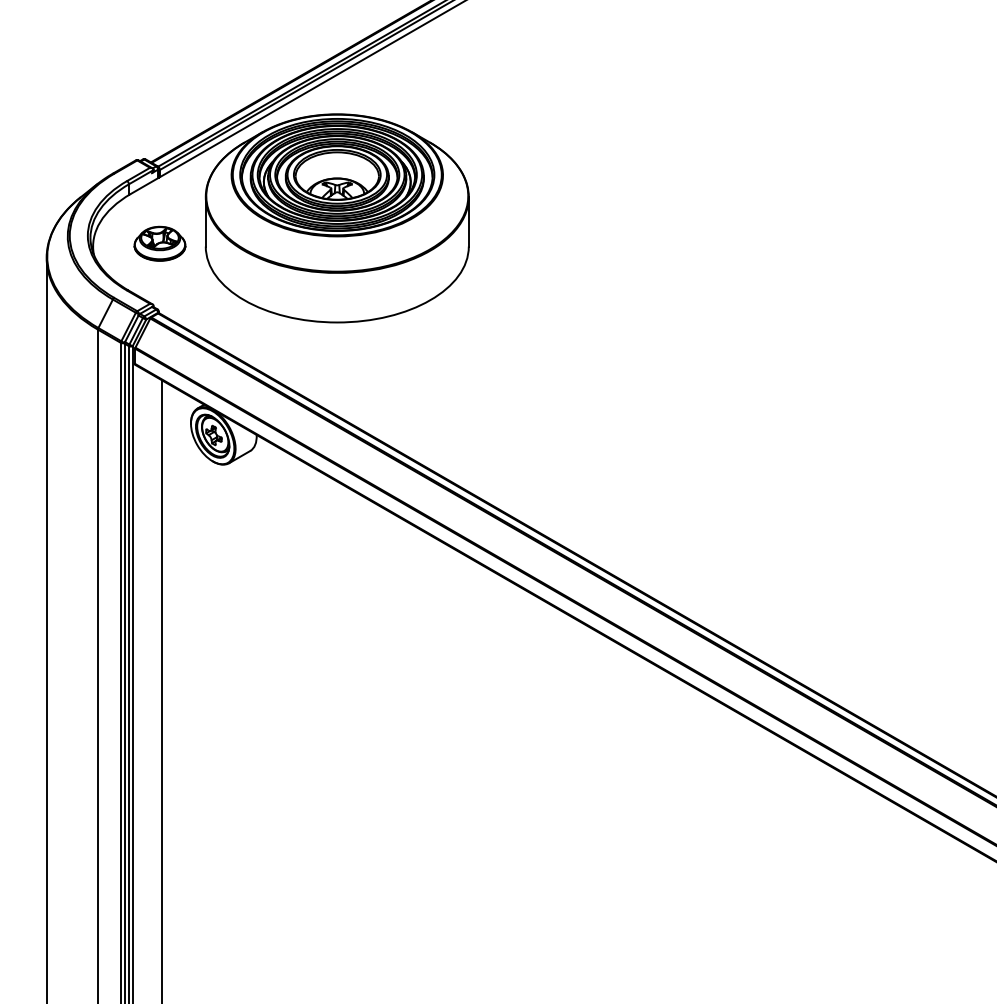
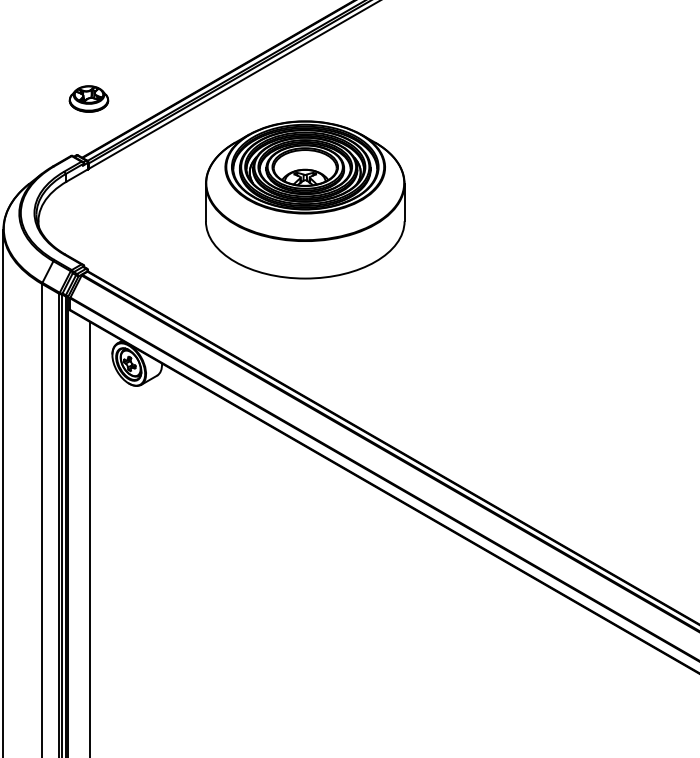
part: (336, 218) -> (304, 200), moved
part: (159, 243) -> (88, 98), moved

